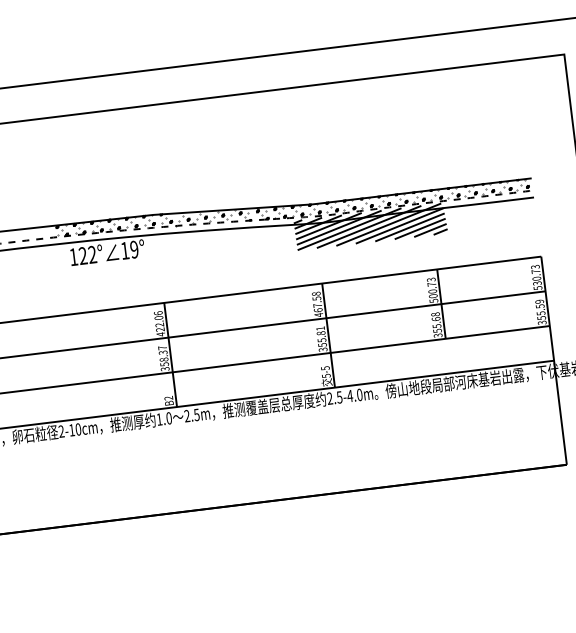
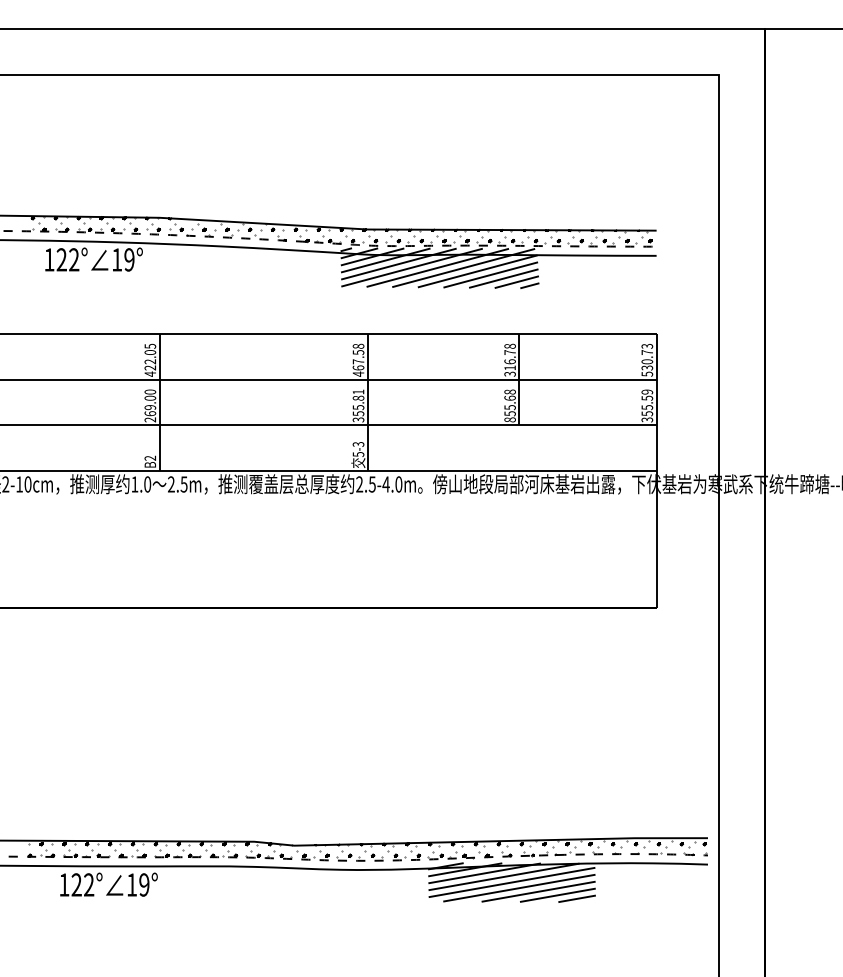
text: (432, 289) -> (509, 359), 500.73 -> 316.78
text: (158, 312) -> (150, 345), 422.06 -> 422.05
text: (437, 335) -> (509, 419), 355.68 -> 855.68
text: (163, 358) -> (150, 405), 358.37 -> 269.00
text: (324, 368) -> (357, 444), 5-5 -> 5-3

